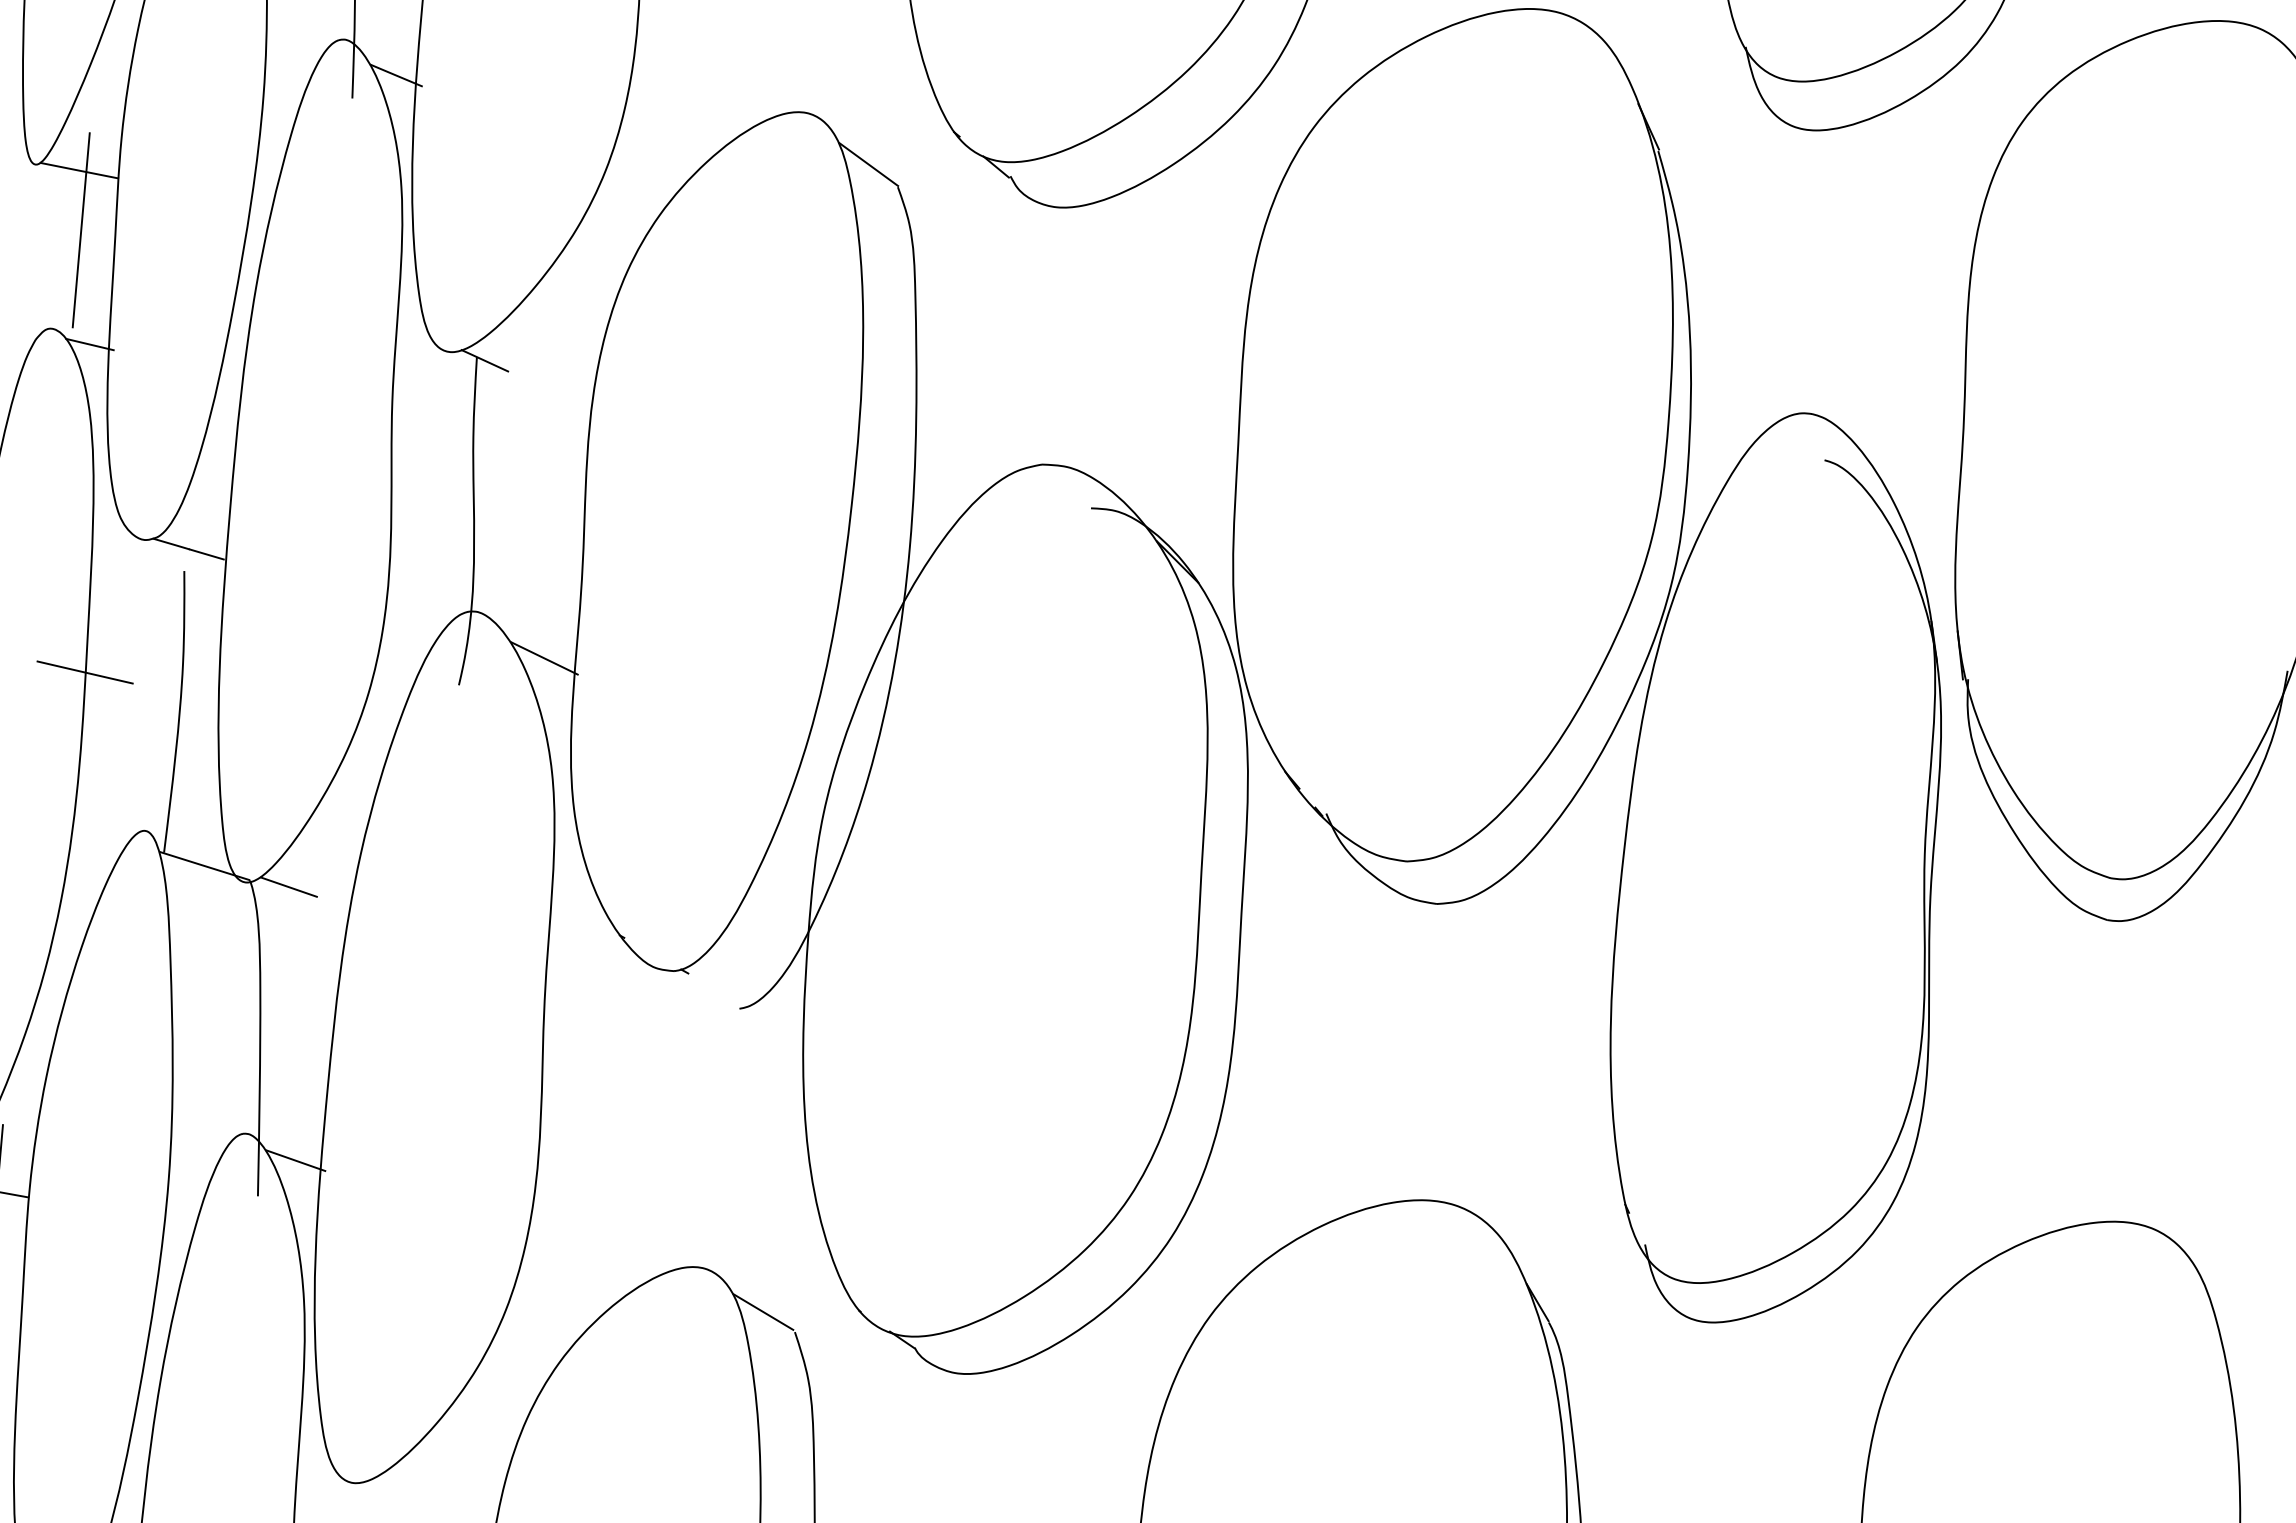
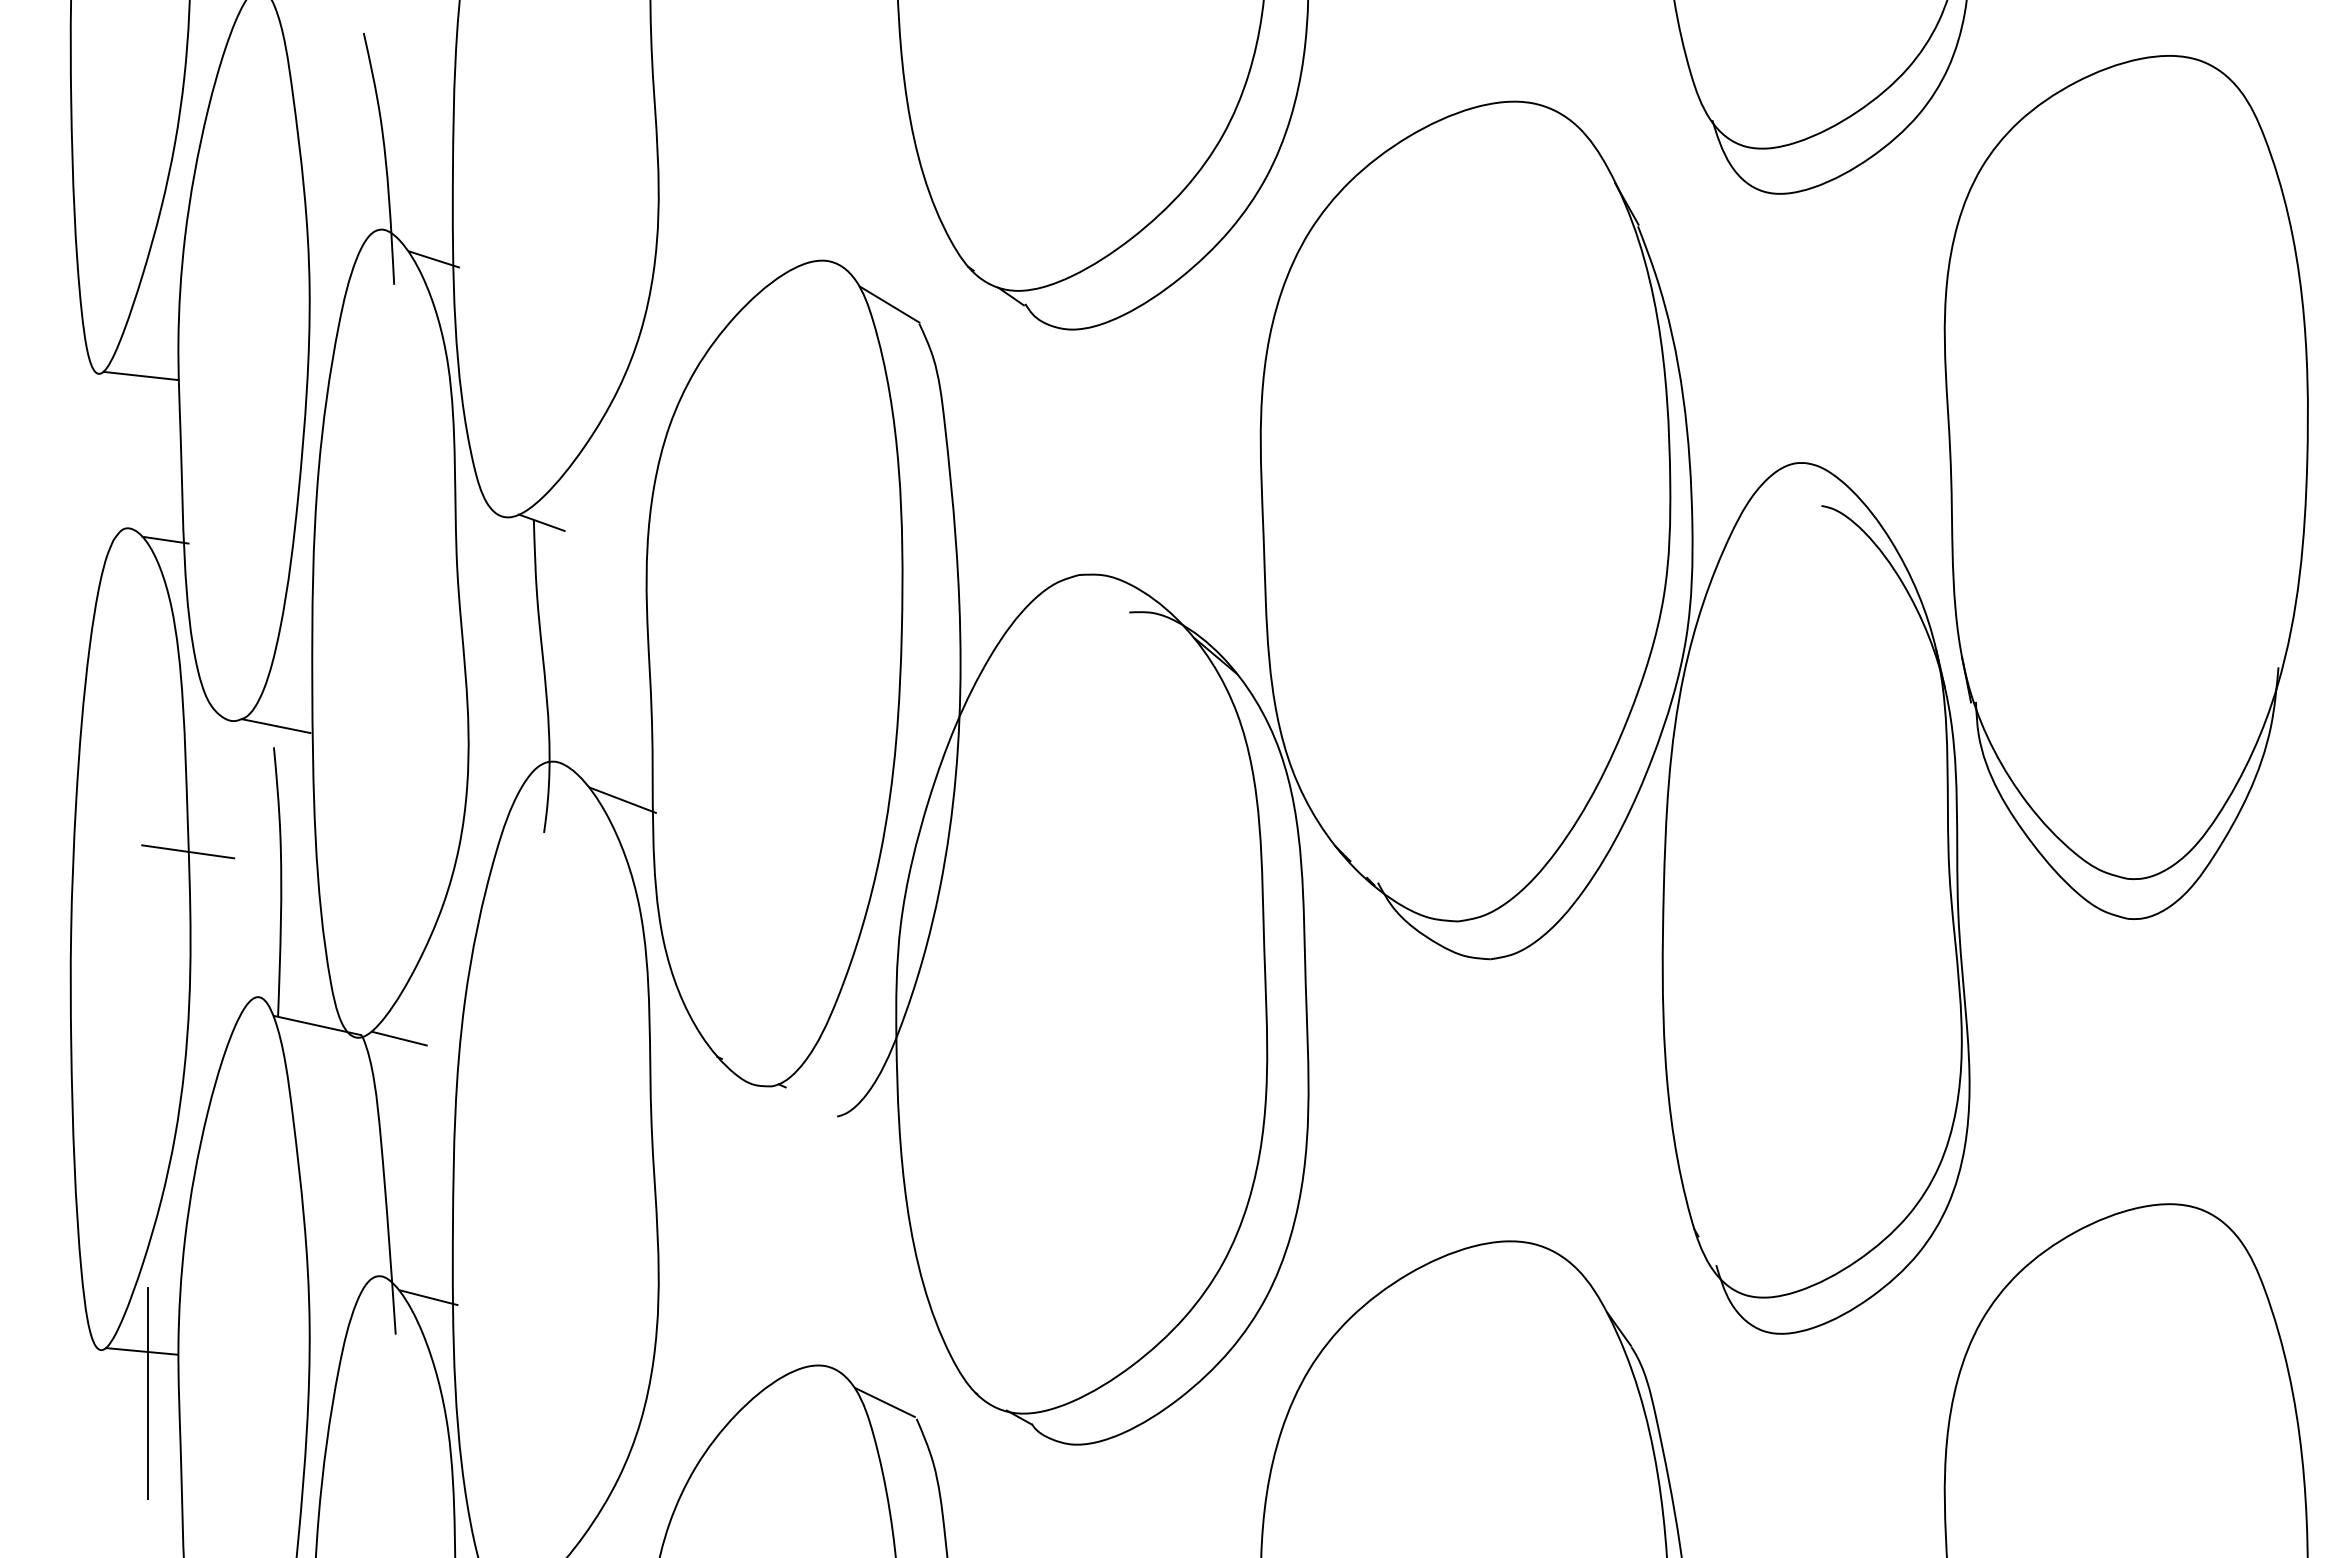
line: (80, 230) -> (147, 432), removed

